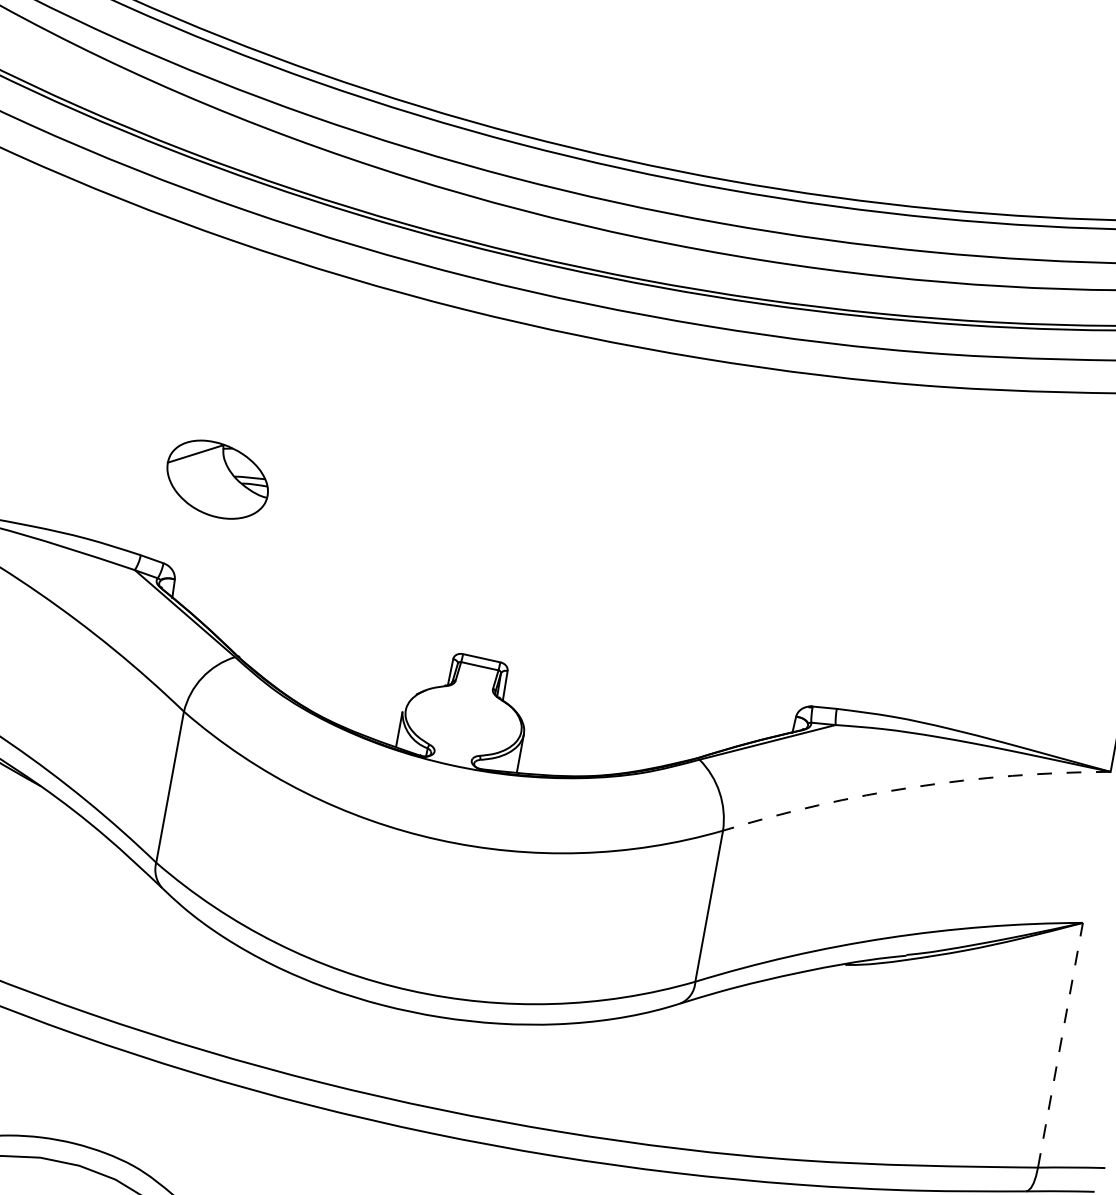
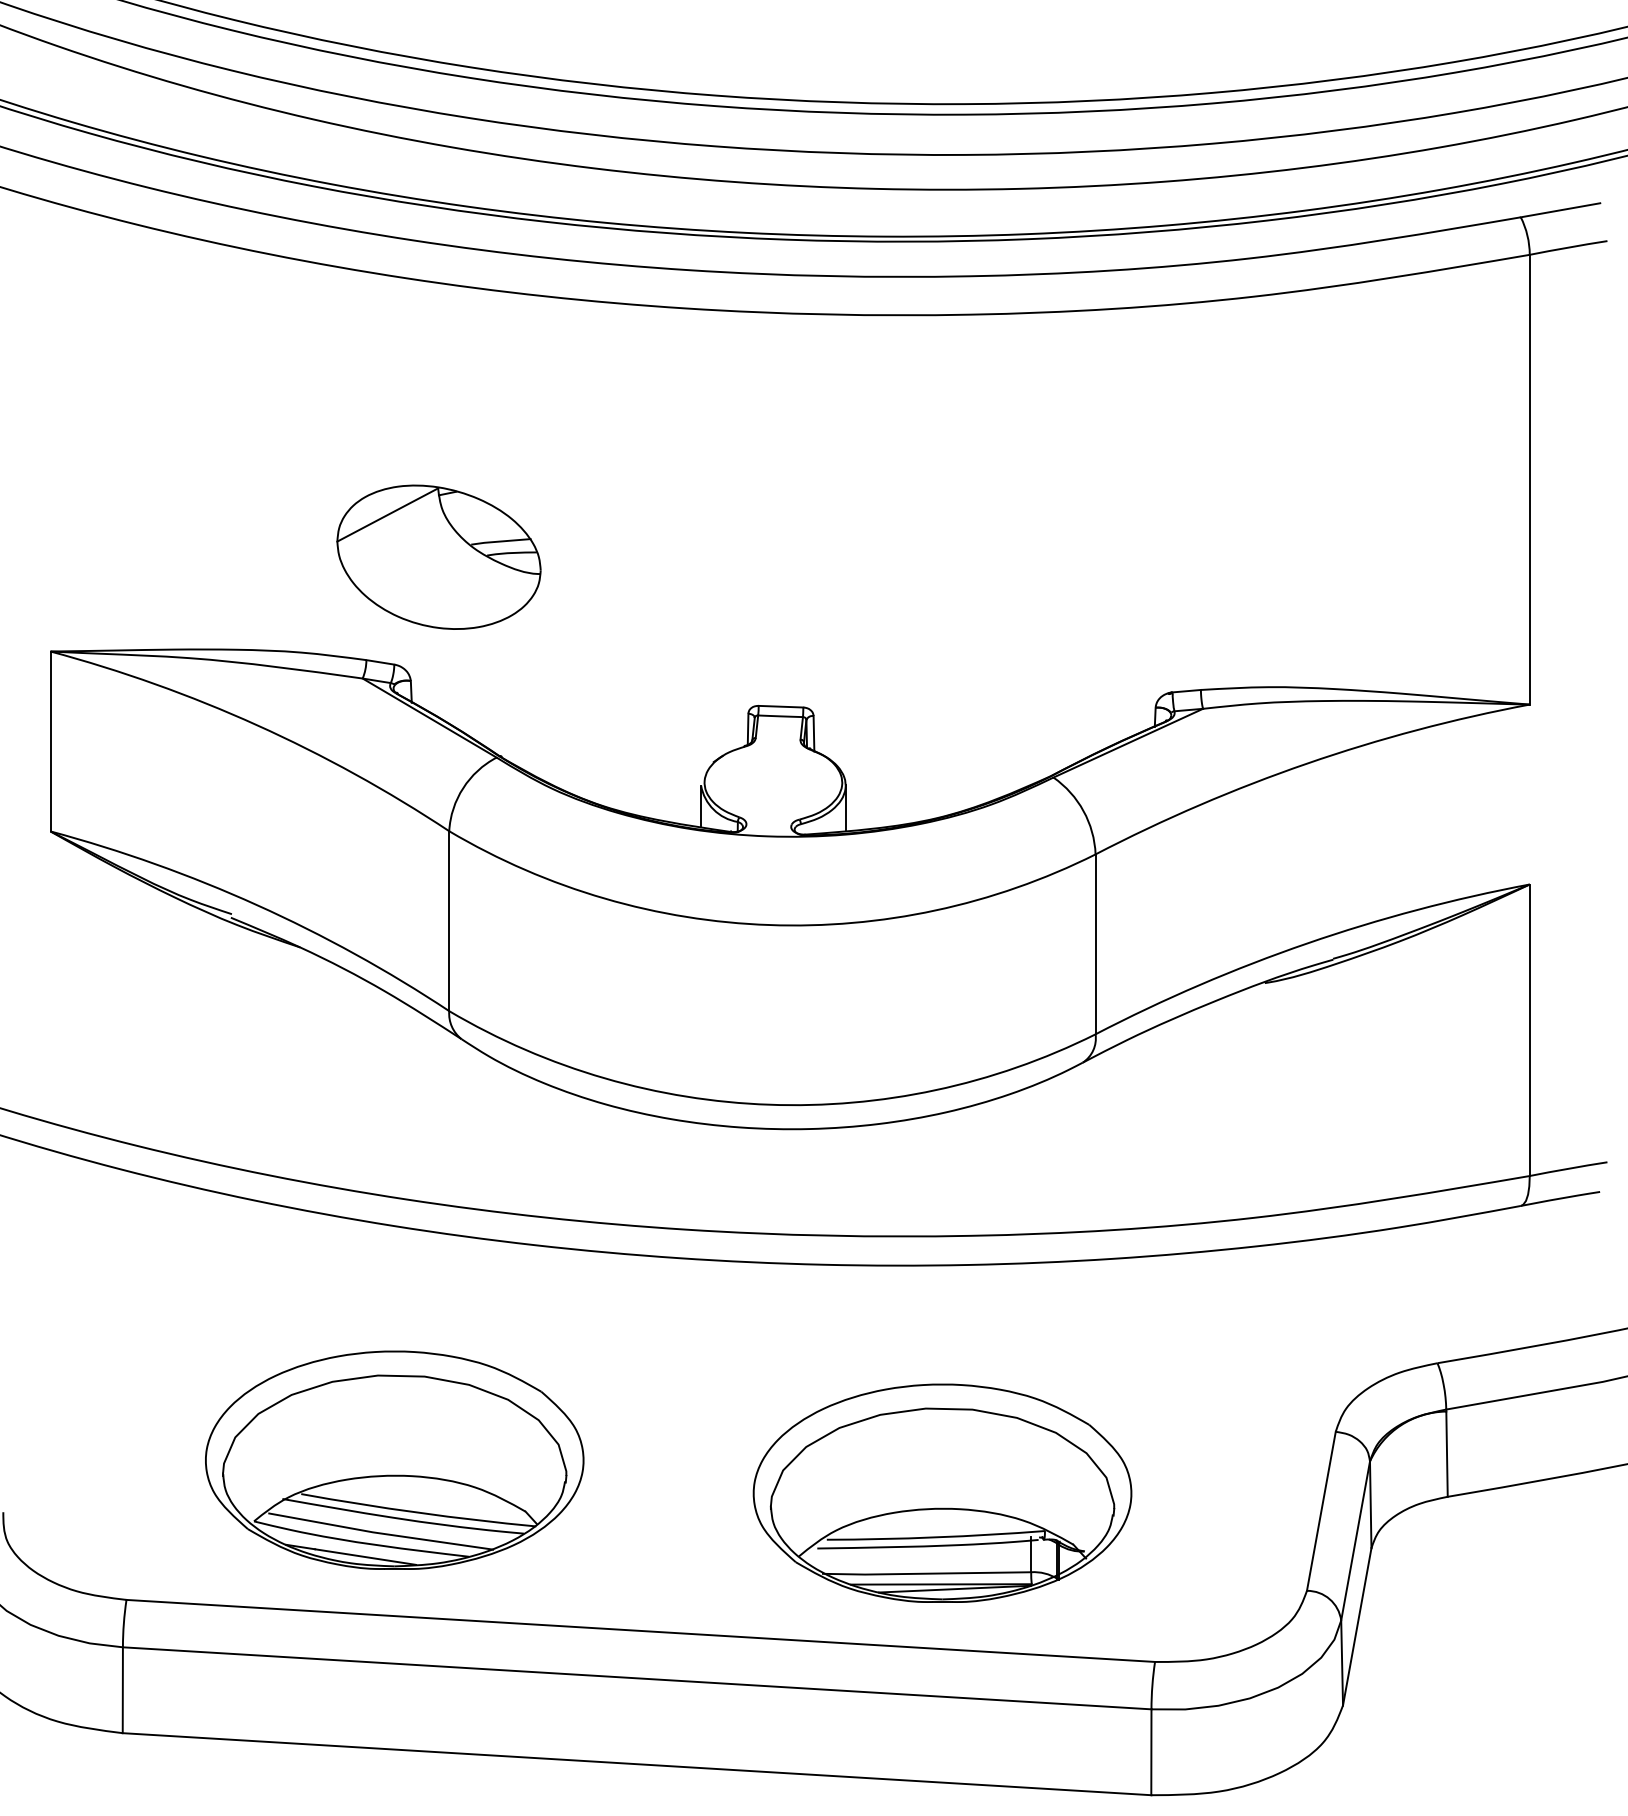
part: (217, 479) -> (438, 556), size x1.67
arc: (914, 787) -> (1307, 763), dashed -> solid
line: (1060, 1045) -> (1529, 1030), dashed -> solid

